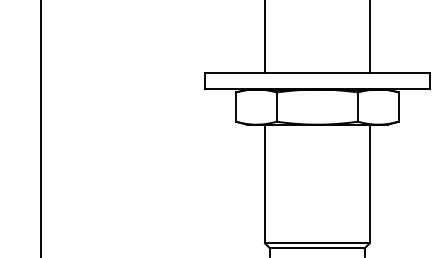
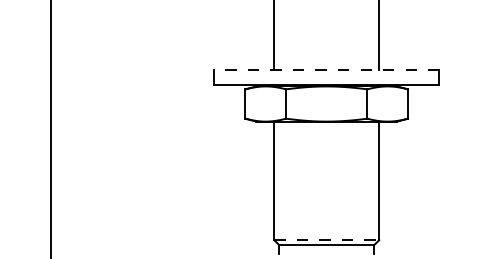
line: (317, 72) -> (326, 69), solid -> dashed
line: (318, 243) -> (327, 240), solid -> dashed

